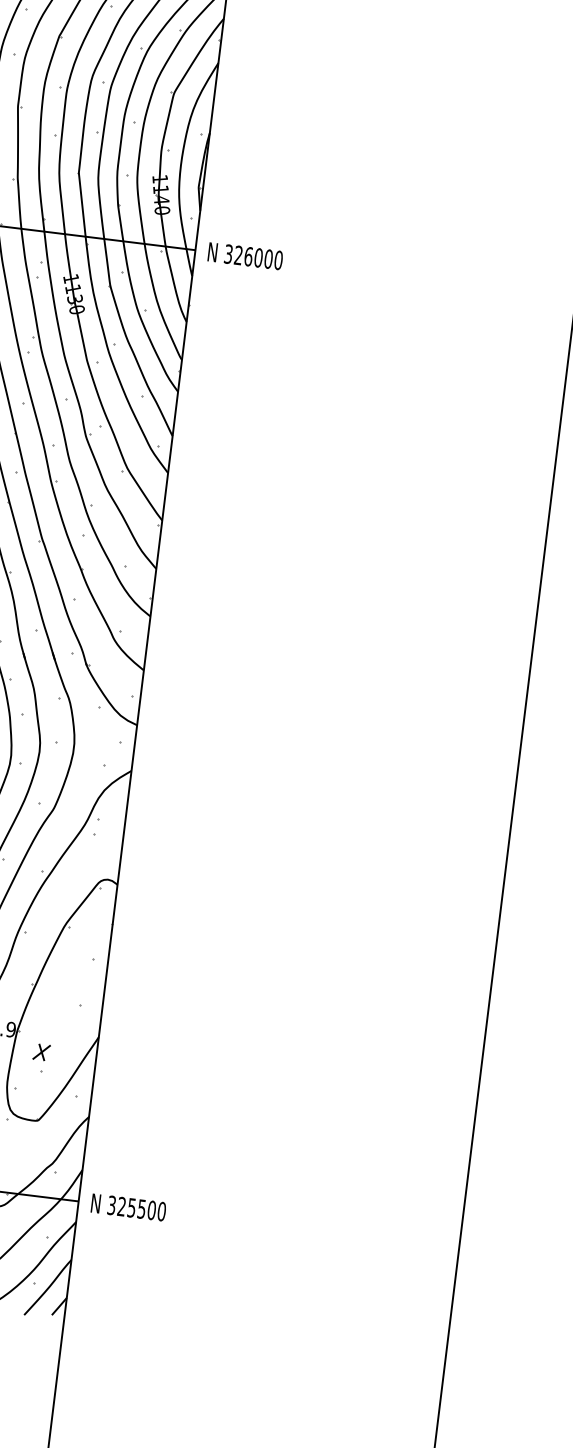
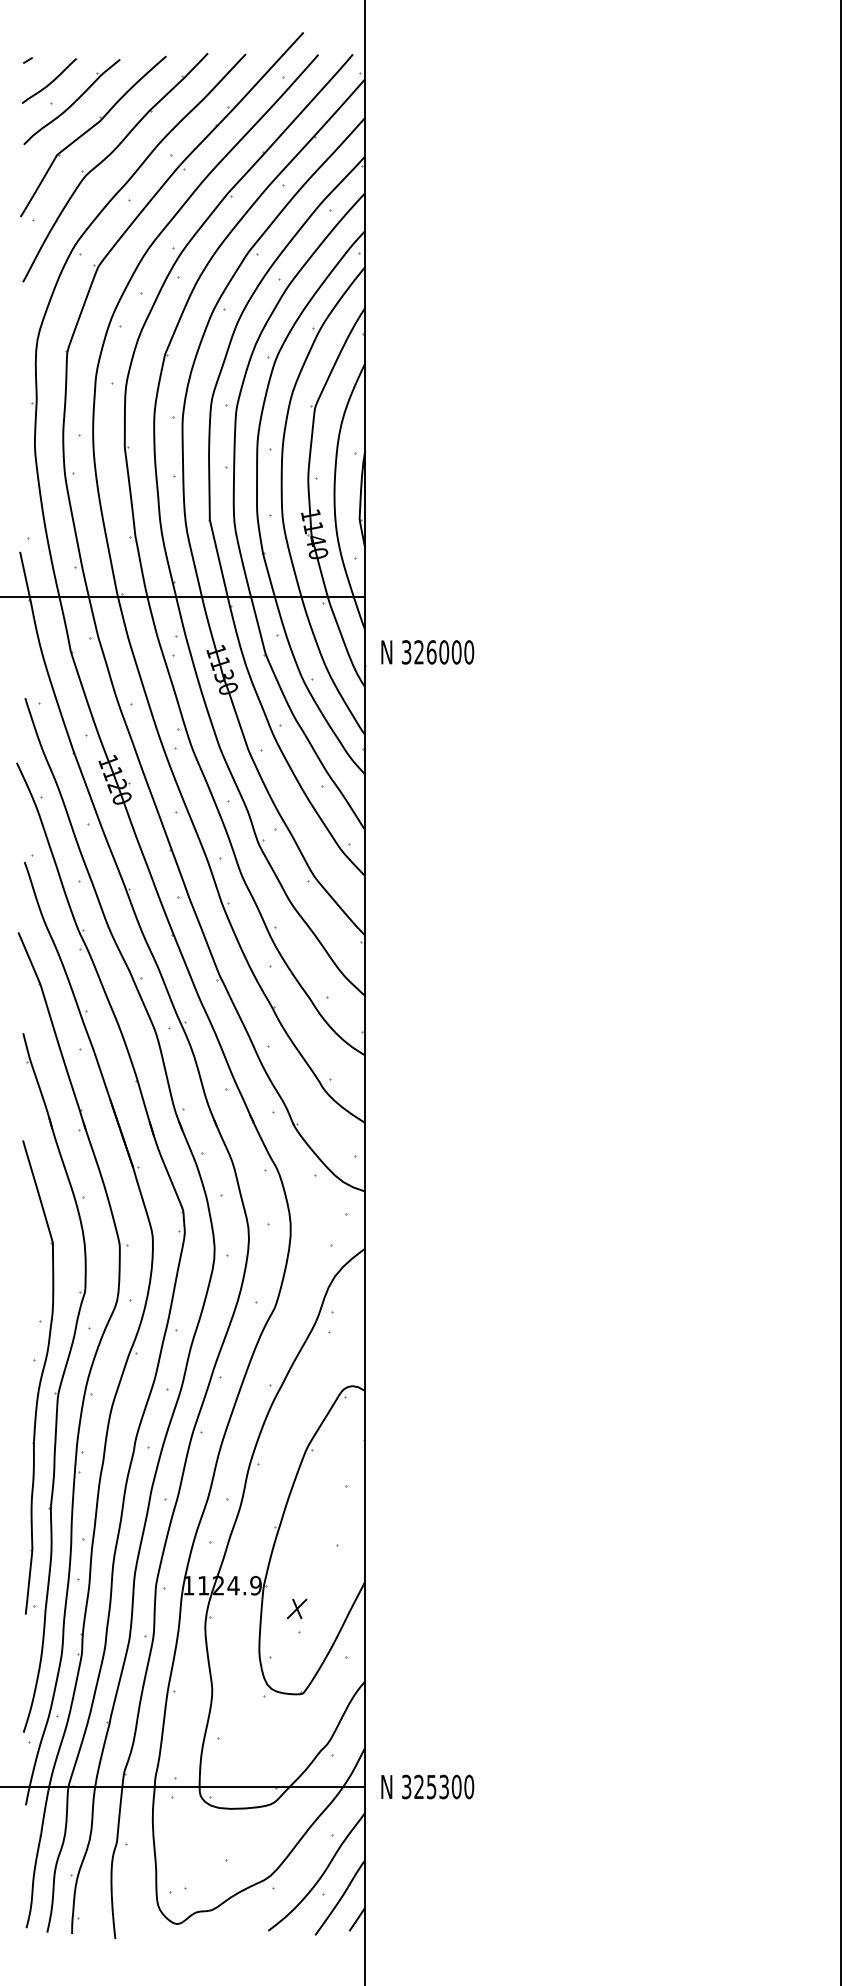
text: (245, 256) -> (427, 652), moved
text: (142, 1208) -> (444, 1786), 325500 -> 325300

